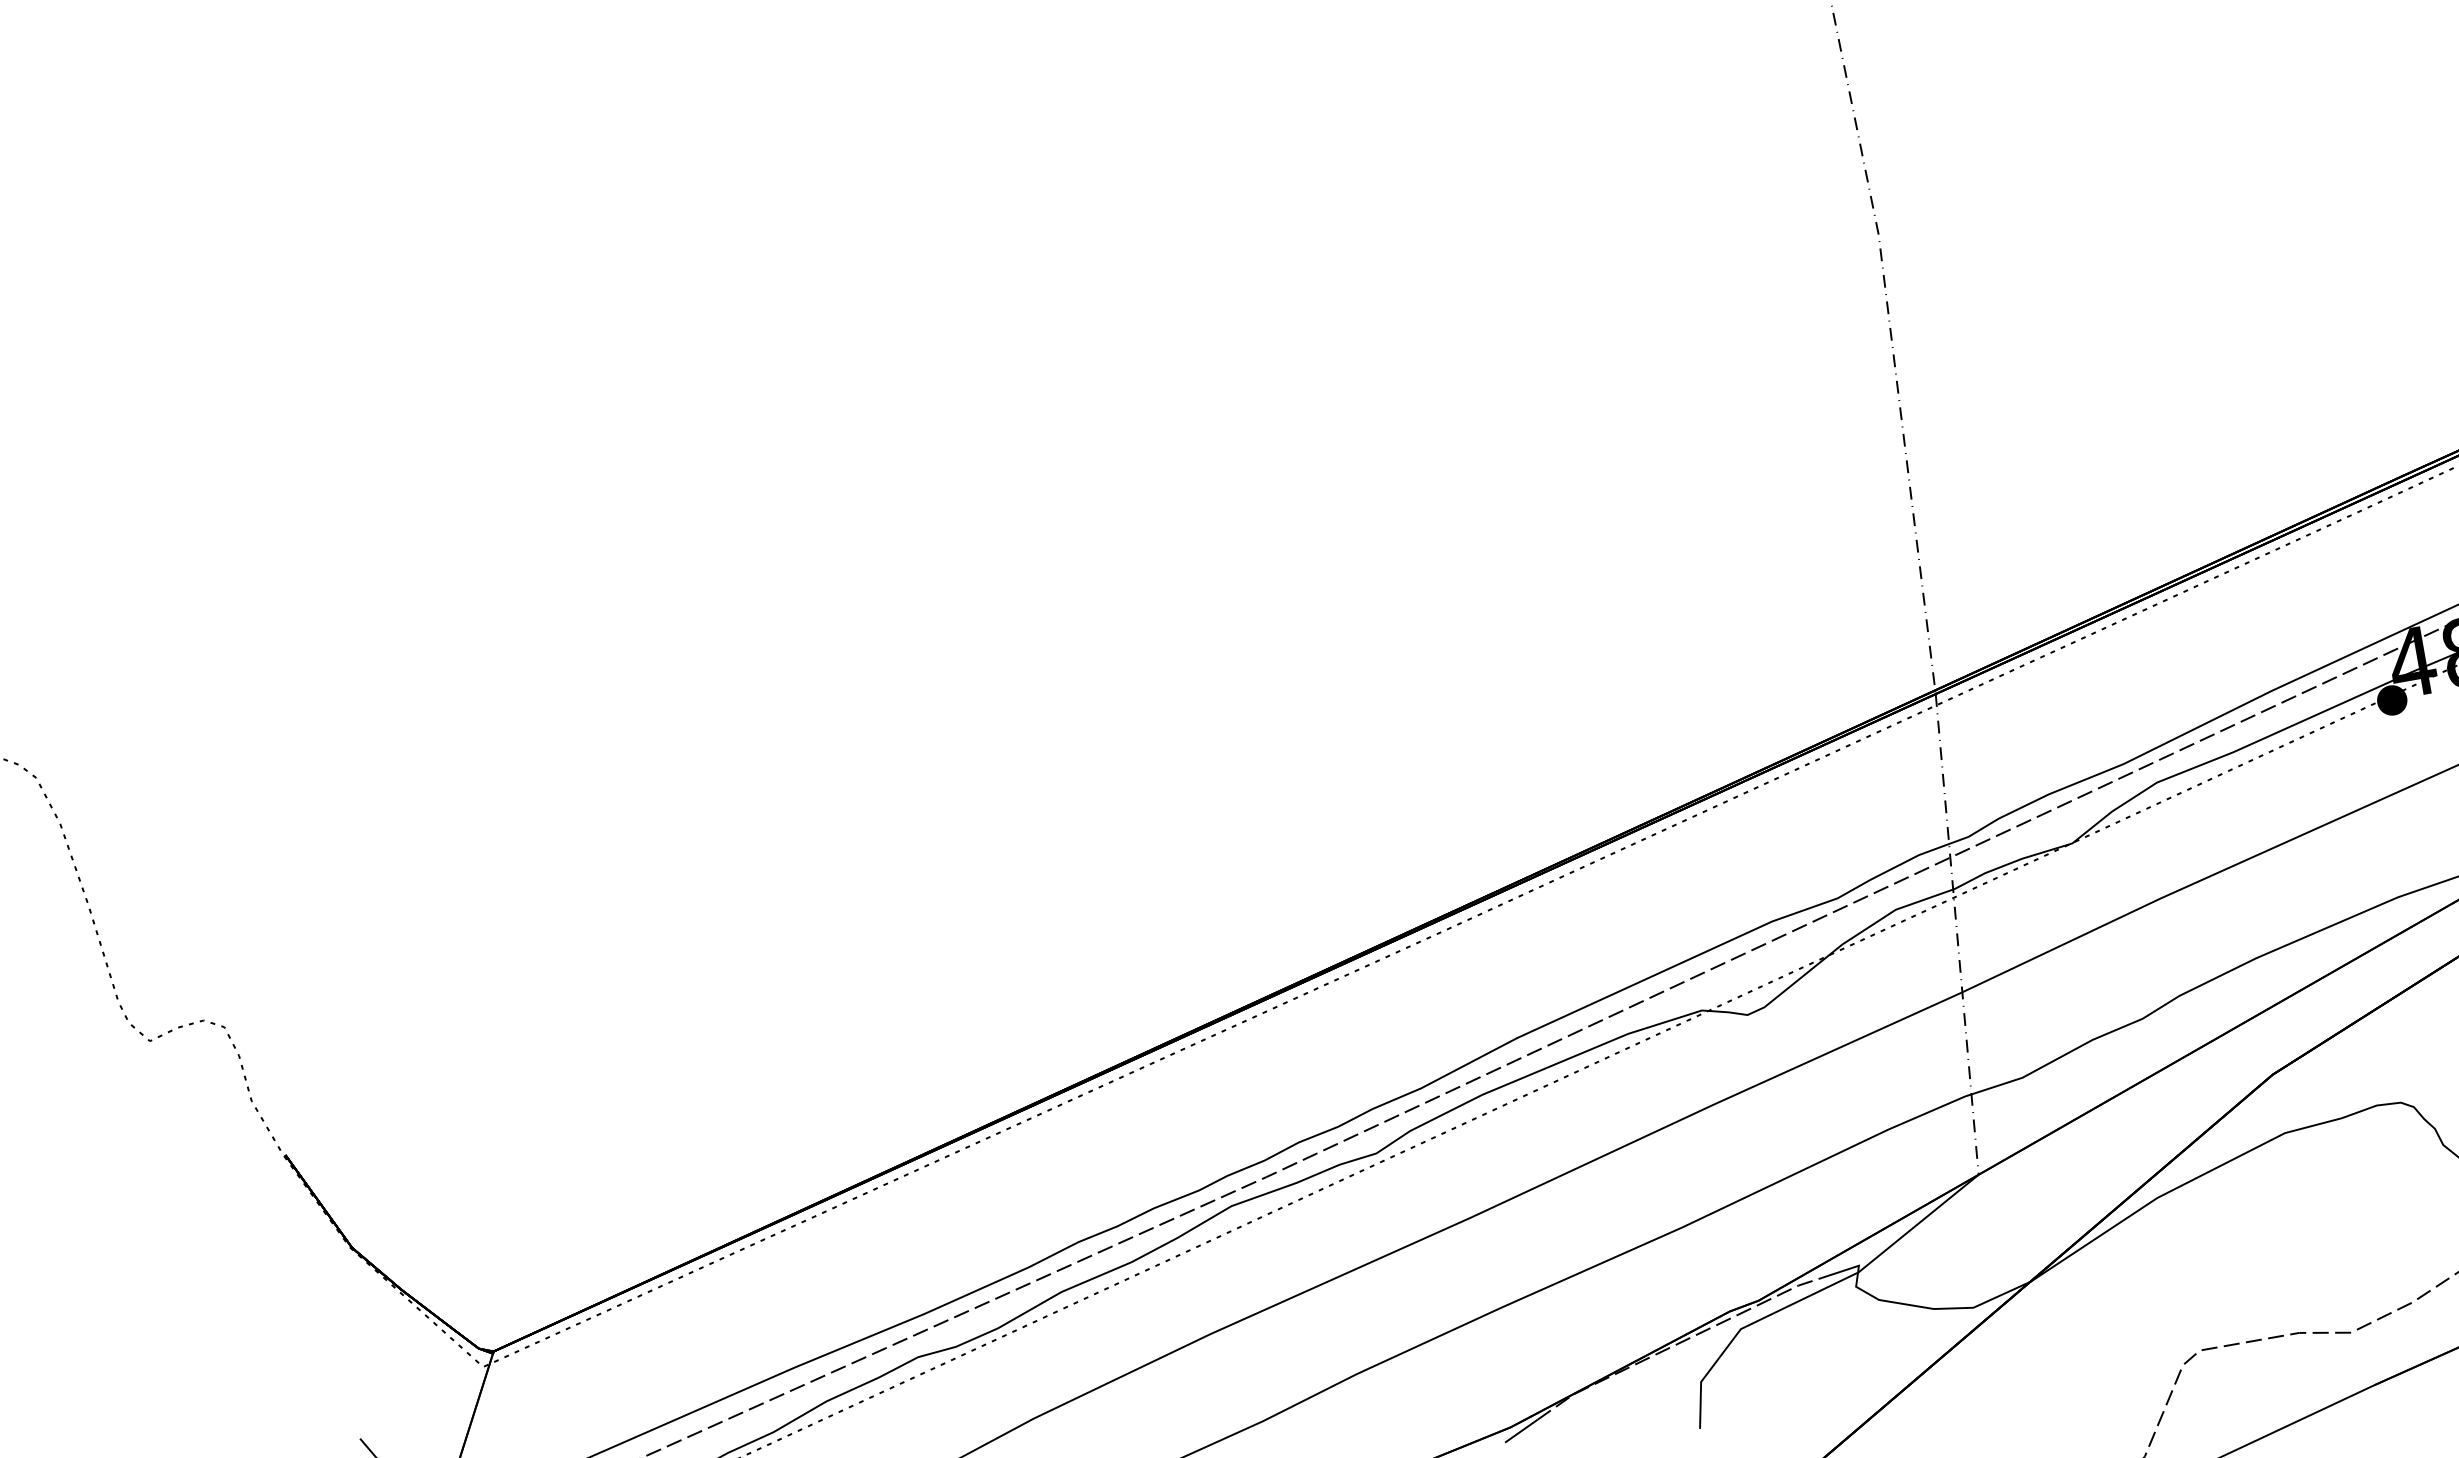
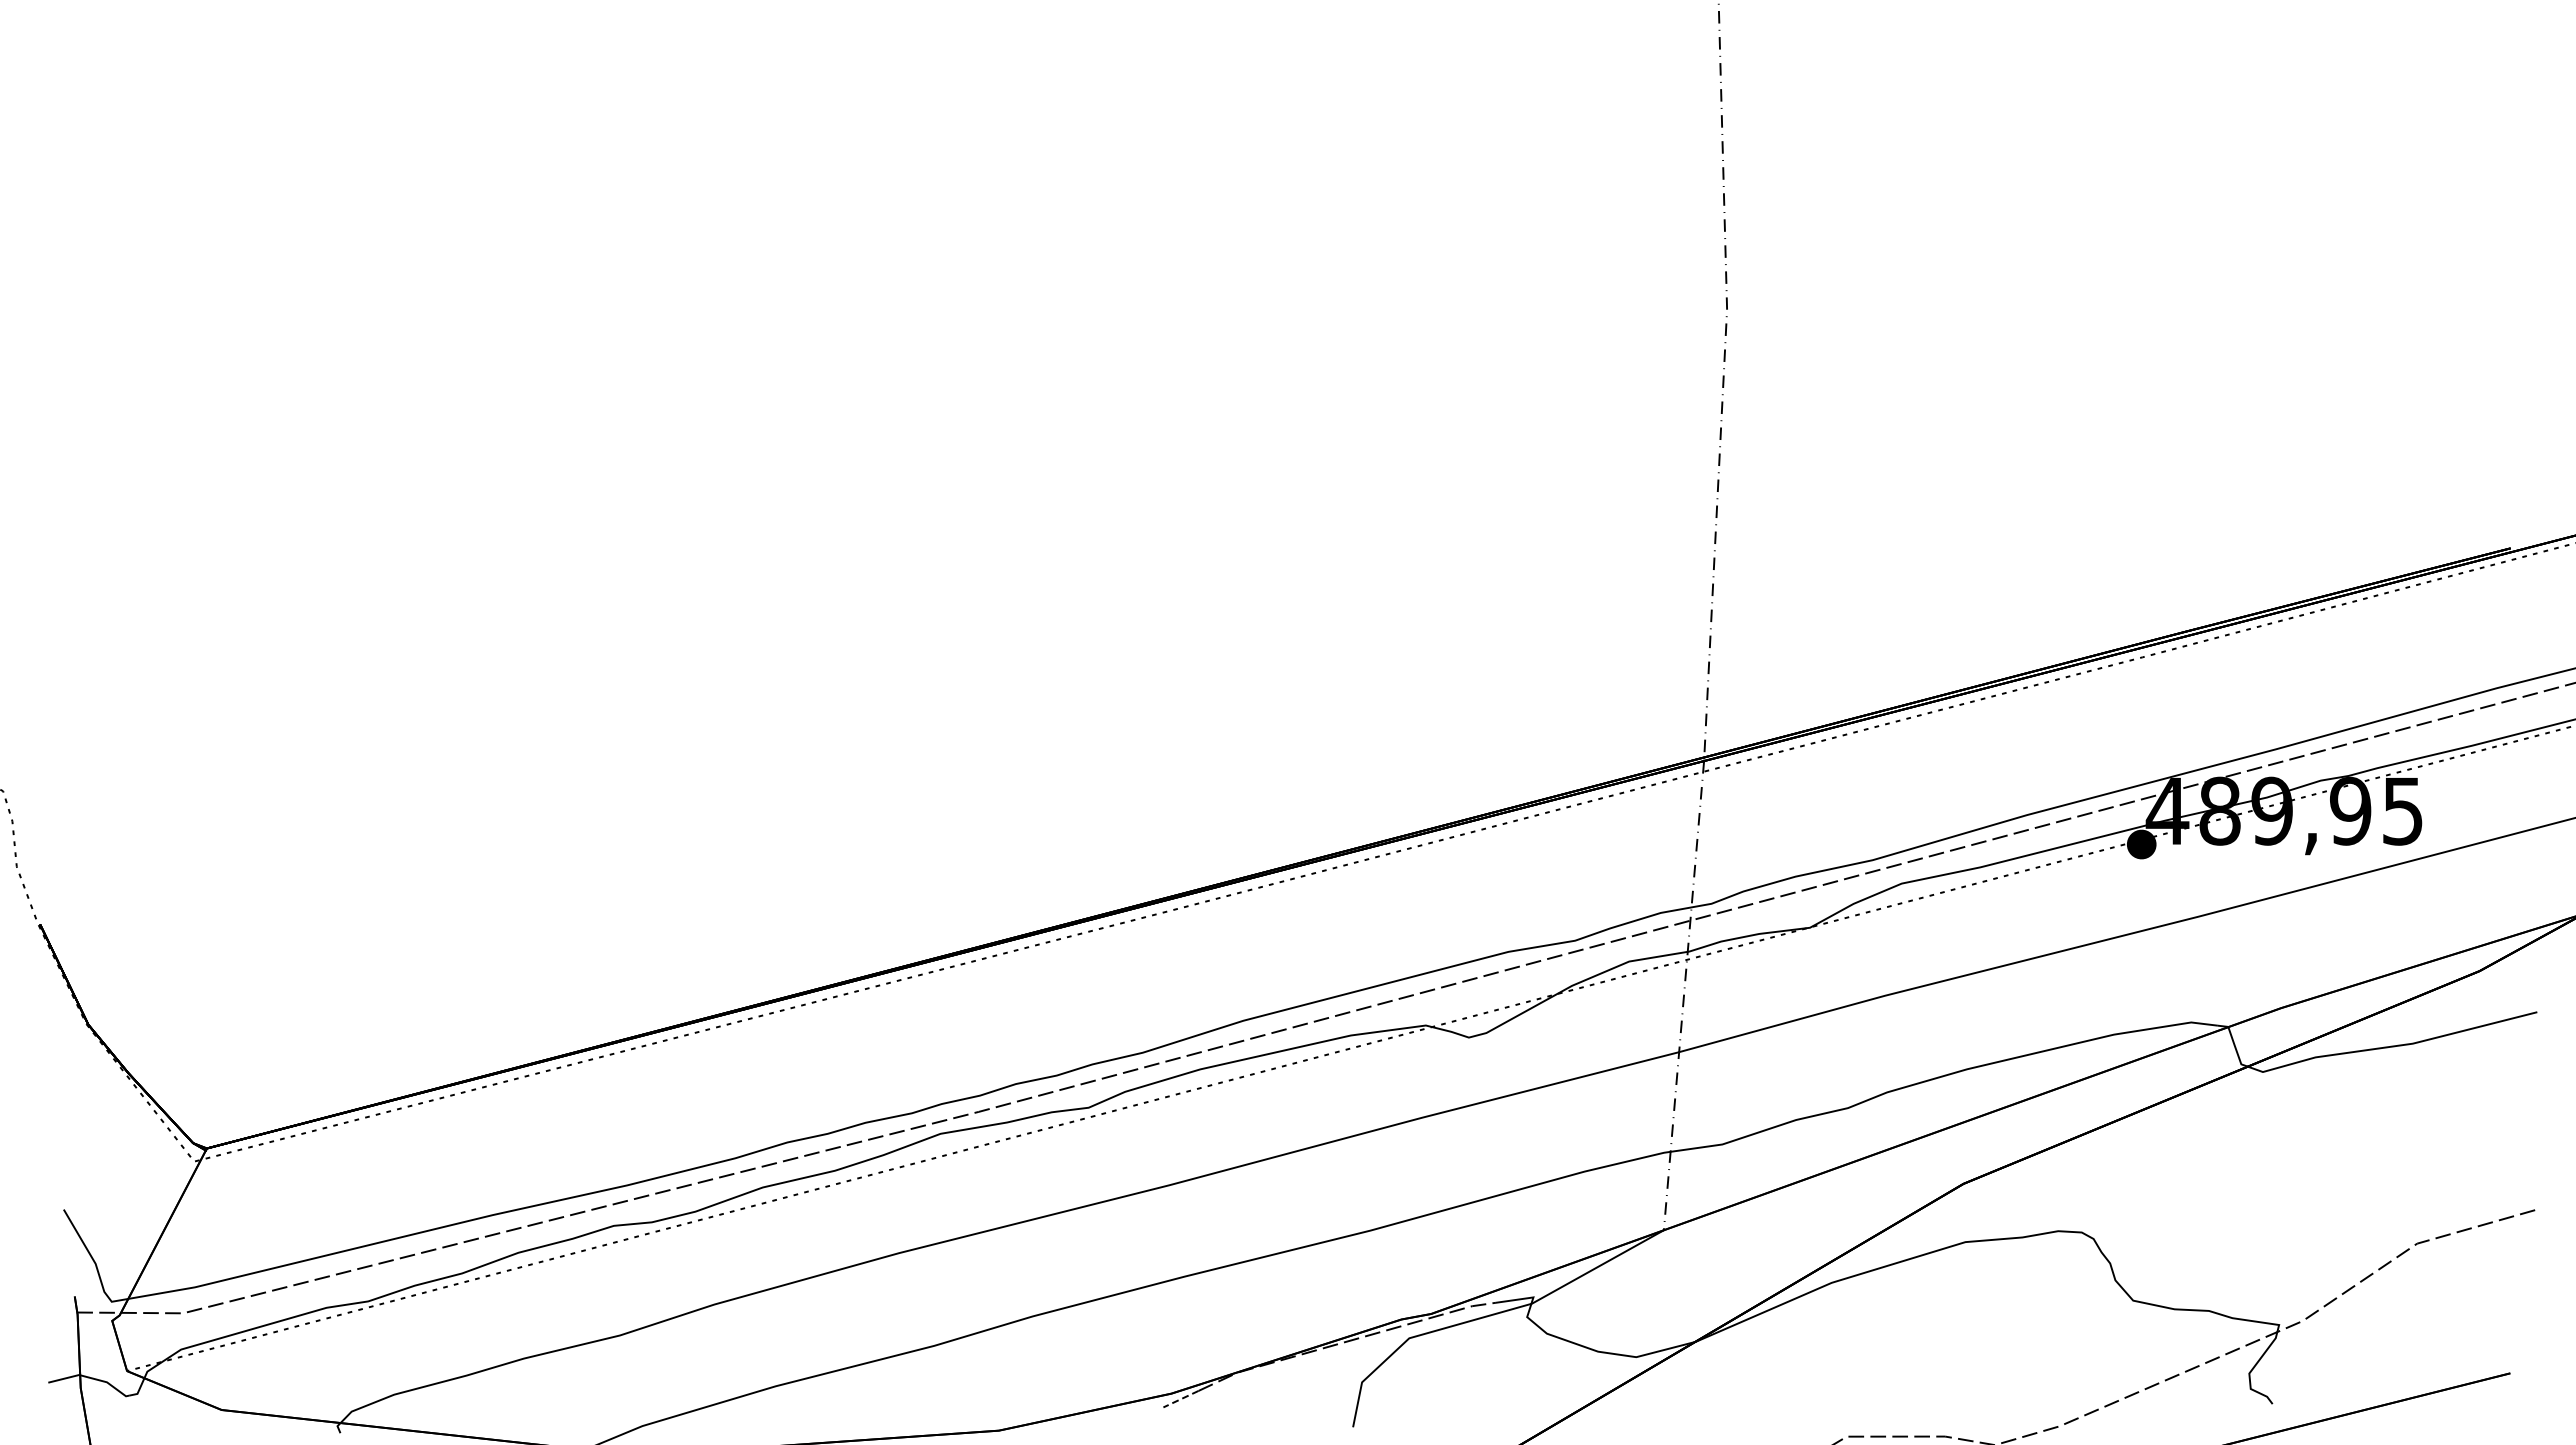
line: (1520, 1431) -> (1180, 1399), solid -> dashed

